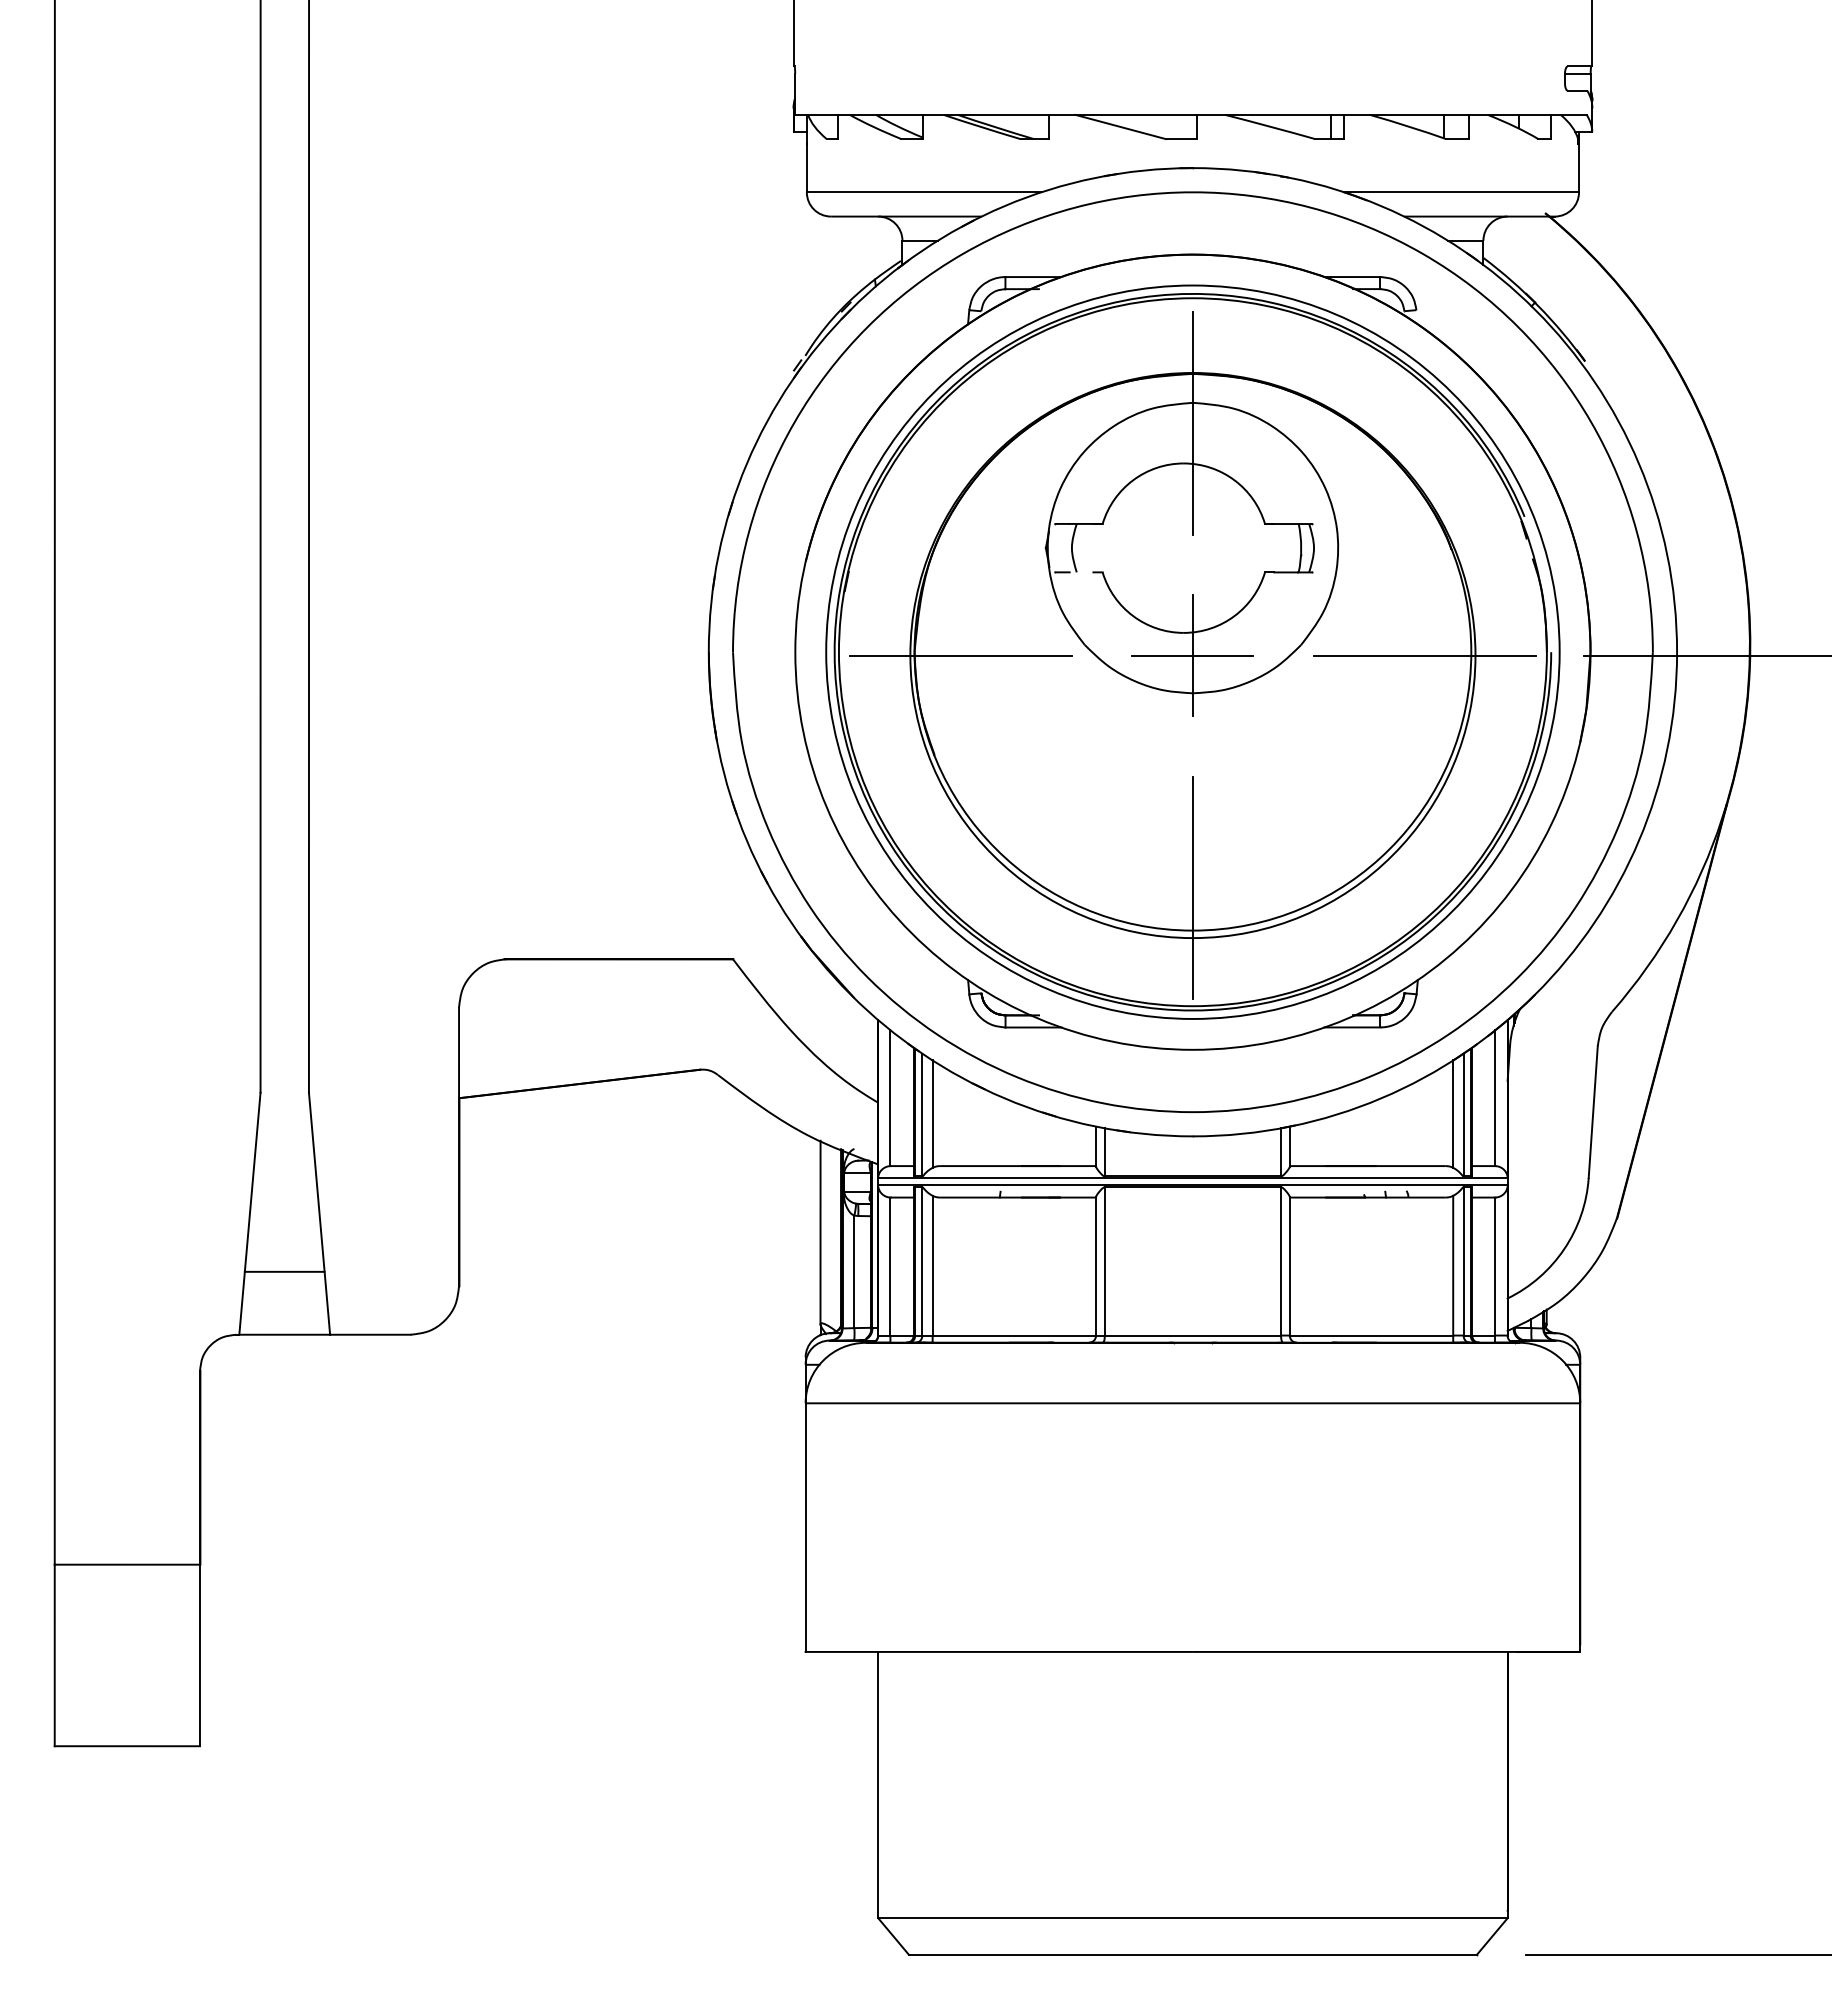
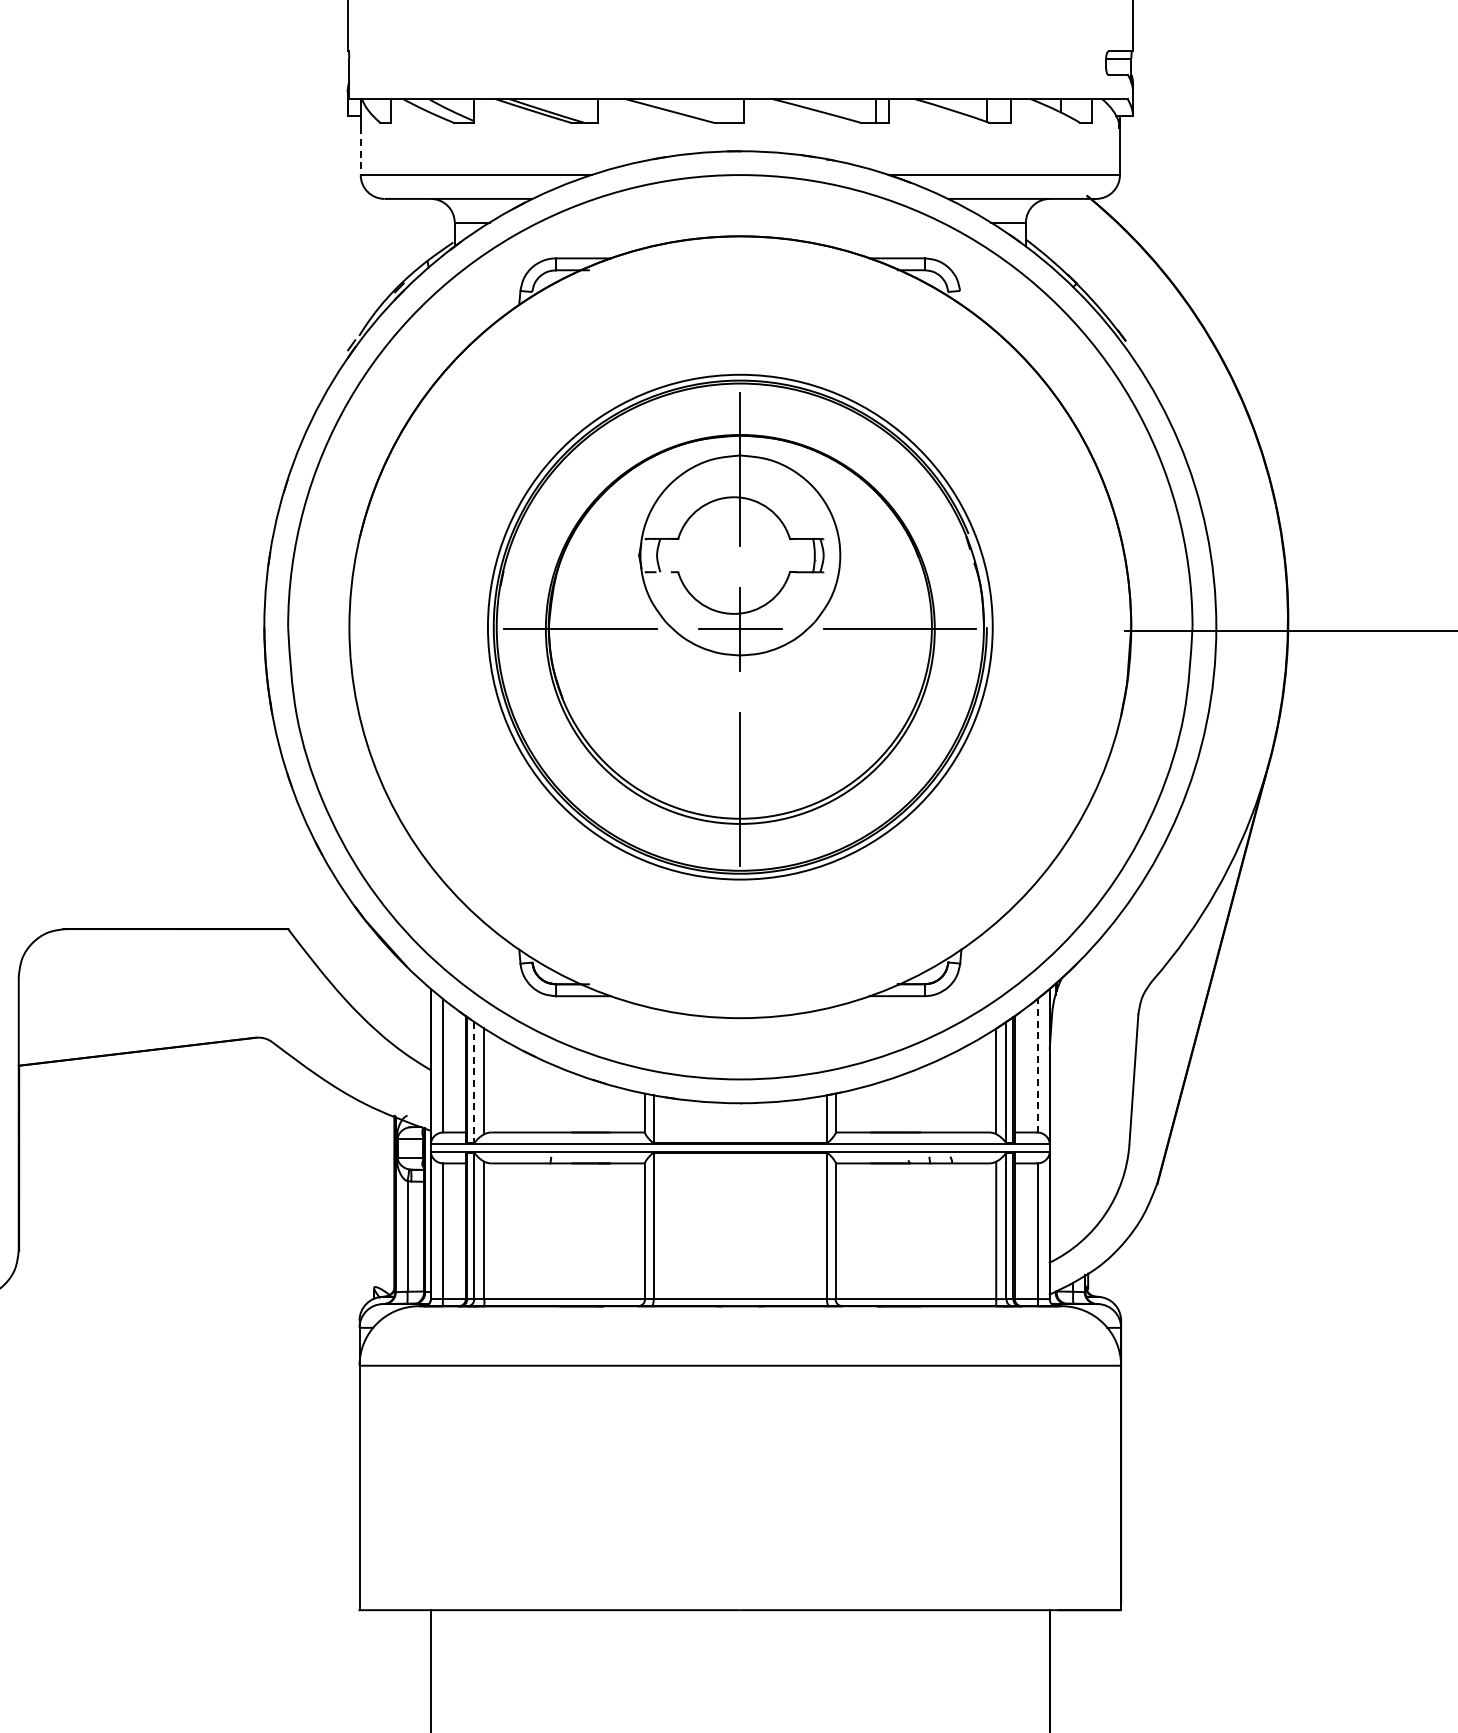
line: (806, 168) -> (360, 151), solid -> dashed
part: (1192, 651) -> (739, 626), size x0.7
line: (1495, 1098) -> (1037, 1066), solid -> dashed
line: (922, 1115) -> (474, 1082), solid -> dashed
line: (820, 1232) -> (374, 1197), removed

